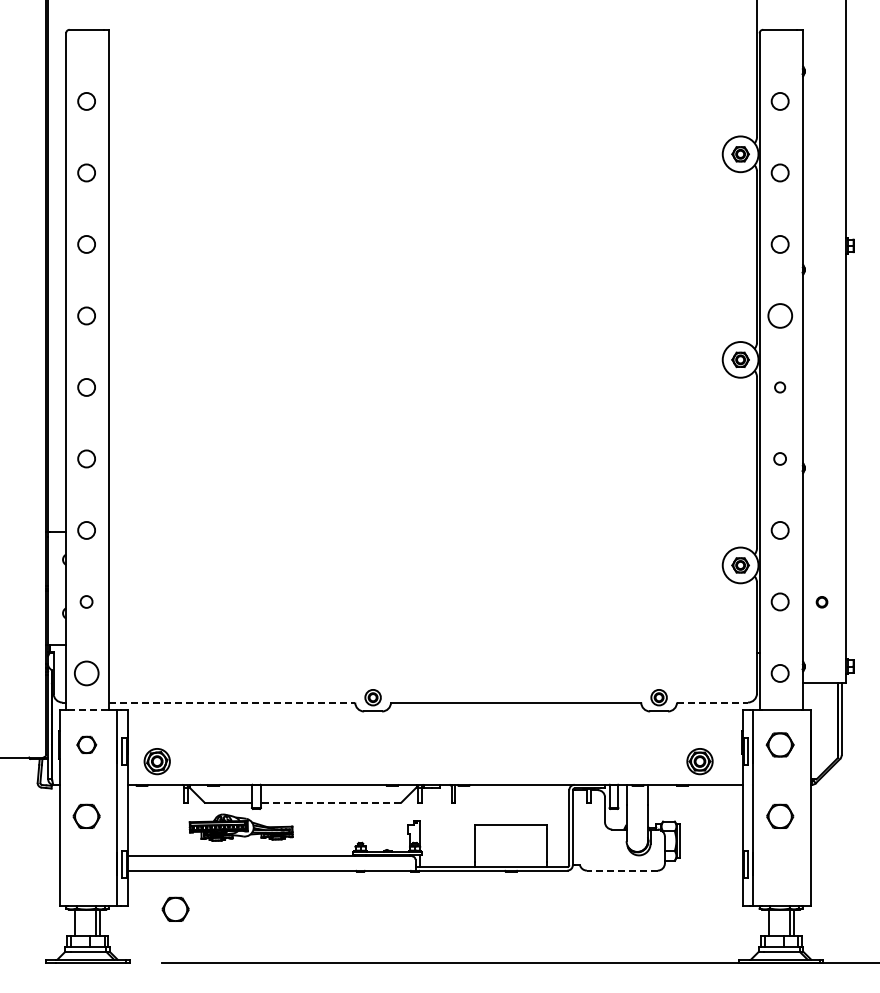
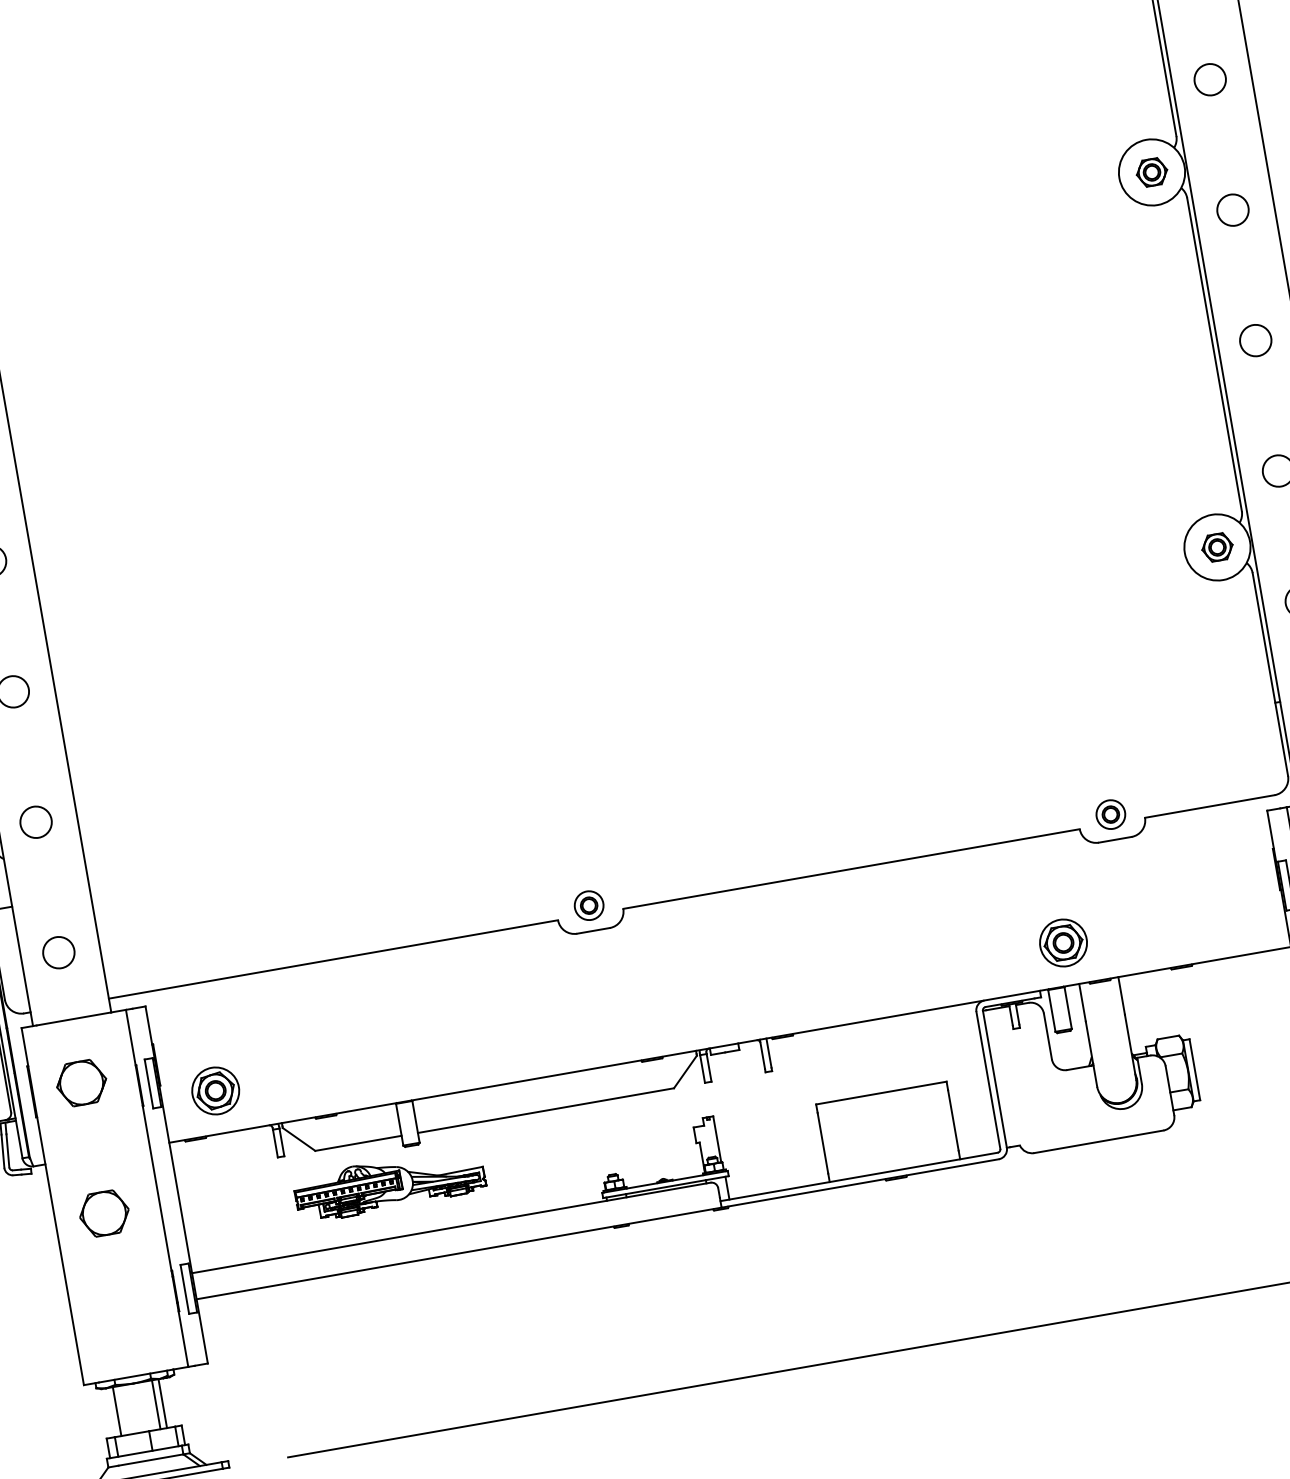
circle: (779, 315) -> (1208, 79), size x0.71
circle: (779, 387) -> (1231, 210), size x1.67
circle: (779, 458) -> (1254, 339), size x1.43
circle: (86, 601) -> (35, 821), size x1.43
circle: (86, 673) -> (58, 952), size x0.71
line: (232, 702) -> (334, 959), dashed -> solid
line: (712, 702) -> (1209, 806), dashed -> solid
line: (88, 710) -> (74, 1019), dashed -> solid
part: (86, 744) -> (81, 1082), size x1.43
part: (699, 761) -> (1062, 943), moved
line: (330, 802) -> (544, 1110), dashed -> solid
line: (621, 870) -> (1097, 1141), dashed -> solid
part: (175, 908) -> (295, 1353), removed

